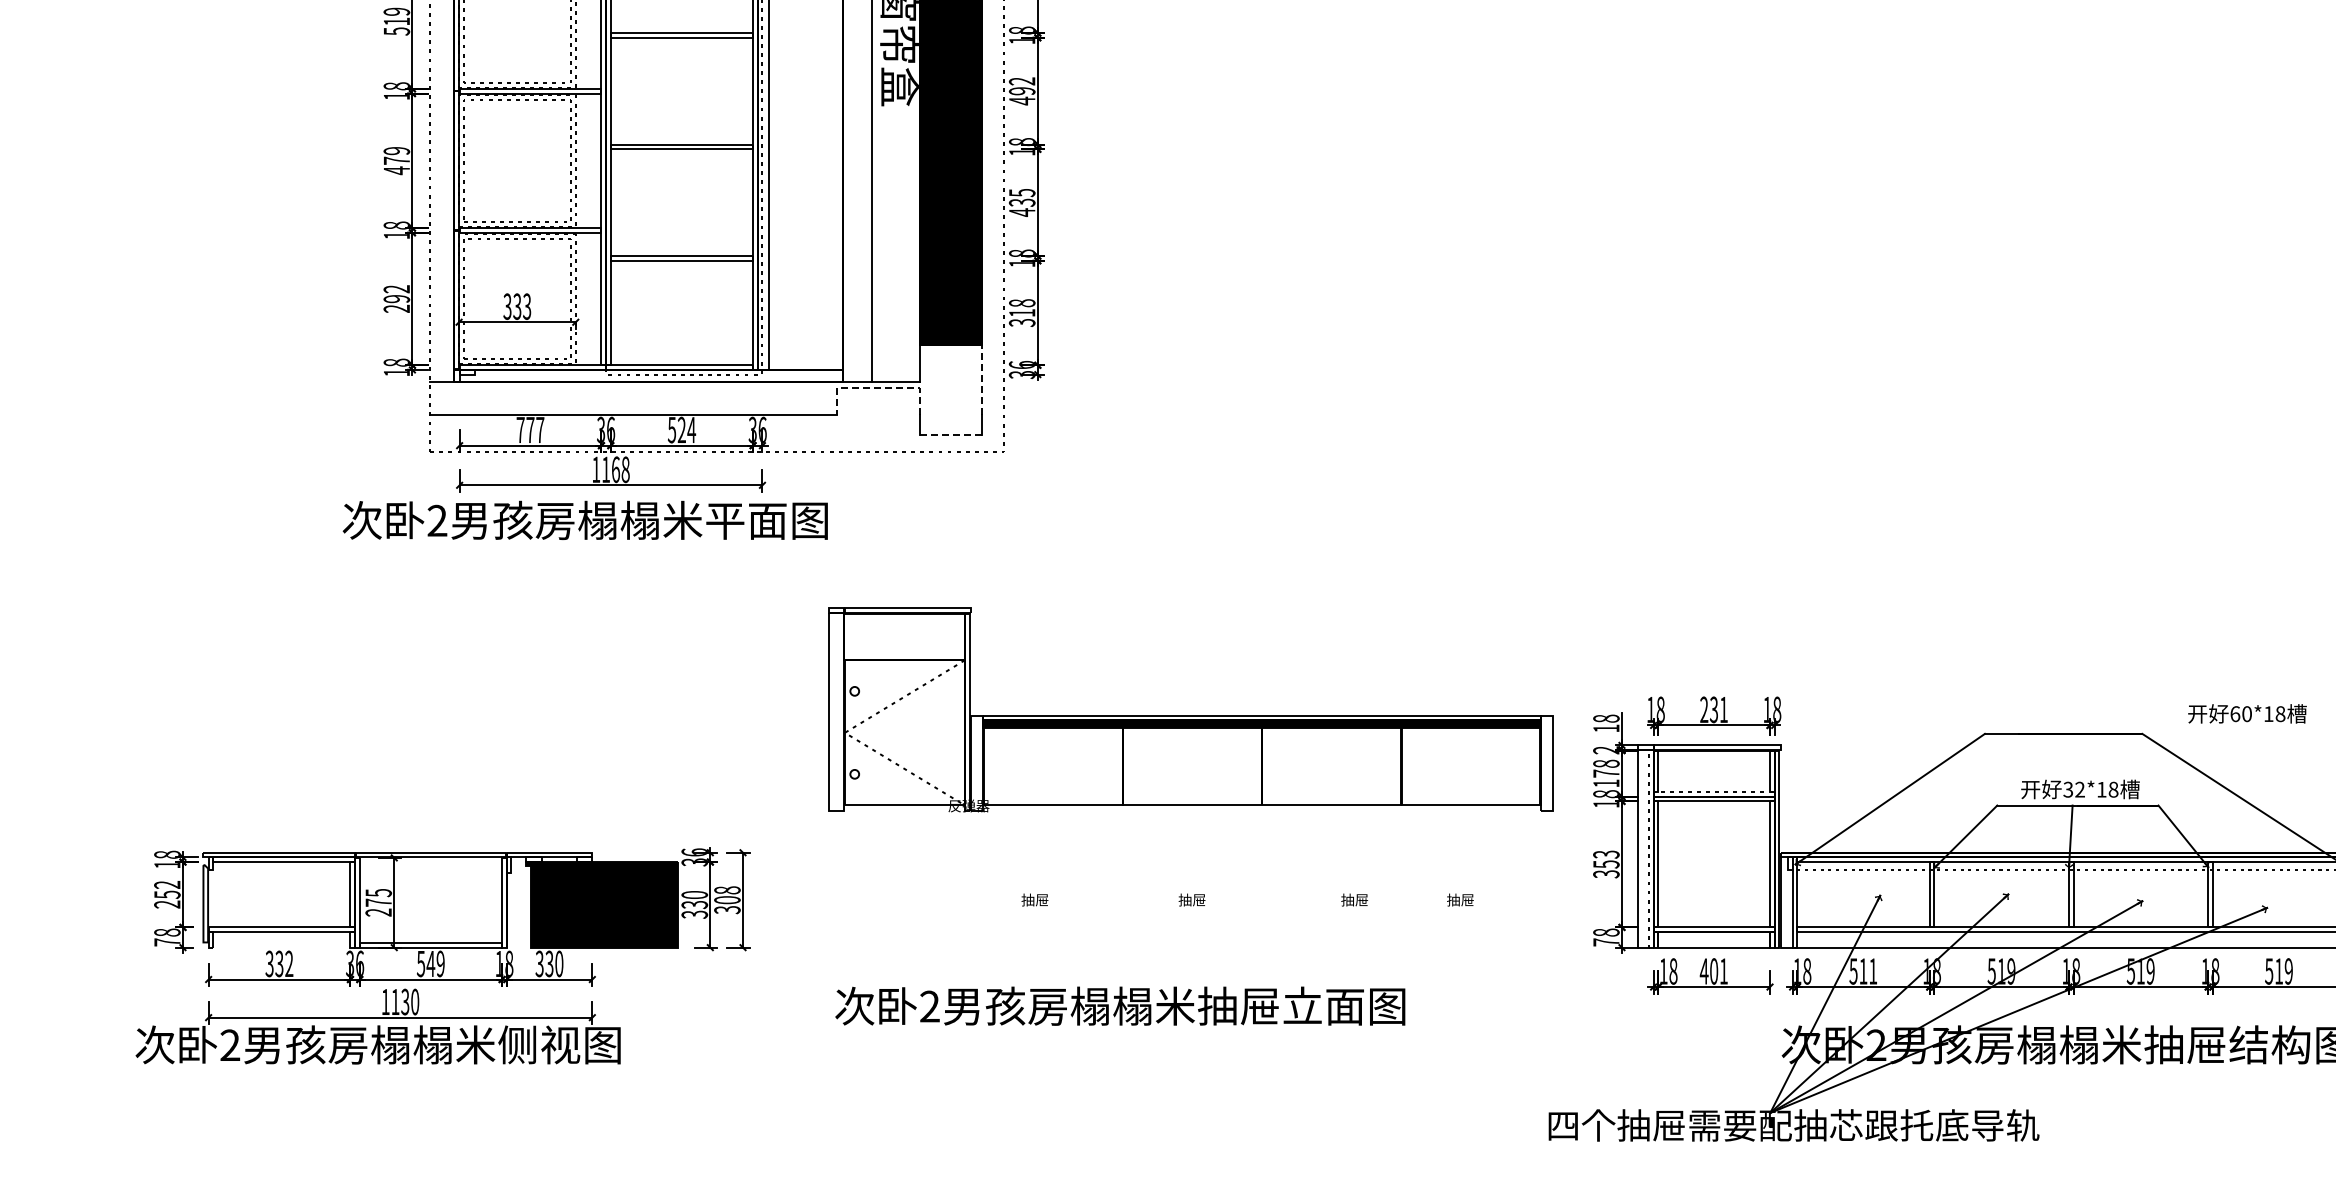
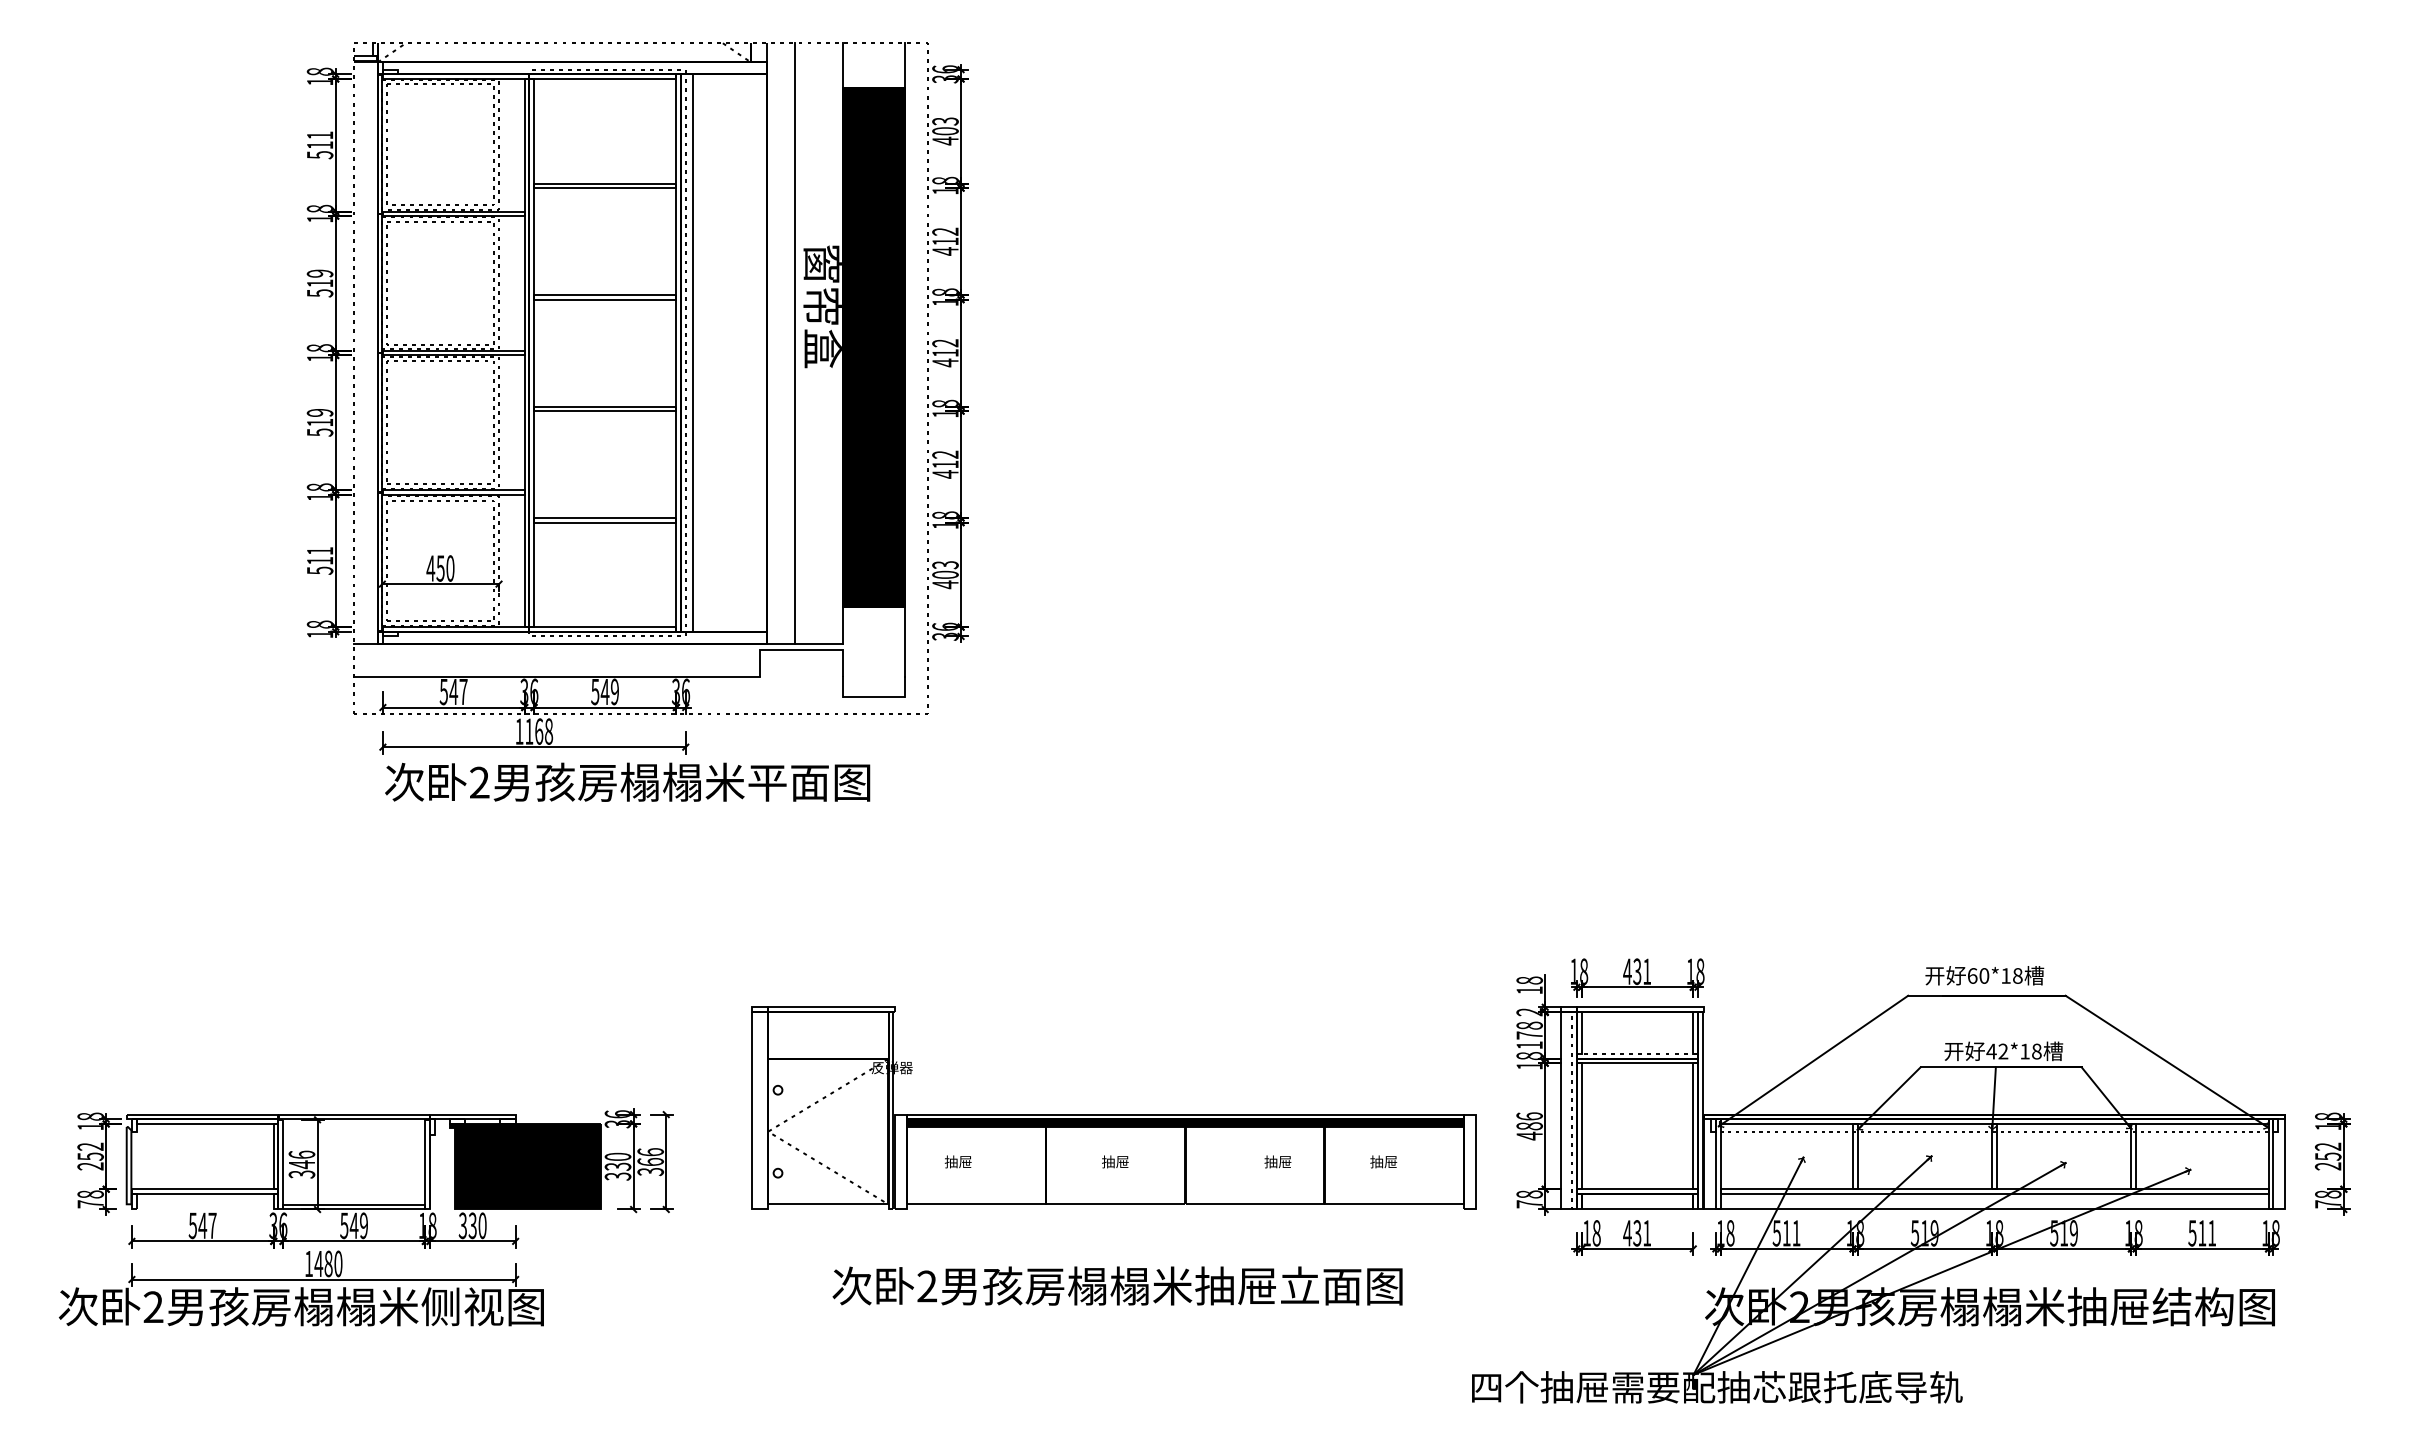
text: (1022, 91) -> (945, 353), 492 -> 412
text: (397, 165) -> (320, 427), 479 -> 519
text: (1022, 197) -> (945, 459), 435 -> 412
text: (396, 298) -> (319, 560), 292 -> 511
text: (517, 306) -> (440, 568), 333 -> 450
text: (1022, 313) -> (945, 575), 318 -> 403
line: (982, 379) -> (905, 641), dashed -> solid
line: (878, 387) -> (801, 649), dashed -> solid
text: (686, 429) -> (609, 691), 524 -> 549
text: (525, 430) -> (448, 692), 777 -> 547
line: (951, 435) -> (874, 697), dashed -> solid
text: (585, 519) -> (627, 781), moved
text: (1704, 709) -> (1627, 971), 231 -> 431
text: (2247, 713) -> (1984, 975), moved
part: (1190, 715) -> (1113, 1114), moved
text: (2068, 789) -> (1991, 1051), 32*18 -> 42*18
text: (1606, 864) -> (1529, 1126), 353 -> 486
text: (727, 894) -> (650, 1156), 308 -> 366
text: (378, 902) -> (301, 1164), 275 -> 346
text: (279, 963) -> (202, 1225), 332 -> 547
text: (1714, 971) -> (1637, 1233), 401 -> 431
text: (2289, 971) -> (2212, 1233), 519 -> 511
text: (400, 1001) -> (323, 1263), 1130 -> 1480
text: (1120, 1005) -> (1117, 1285), moved

